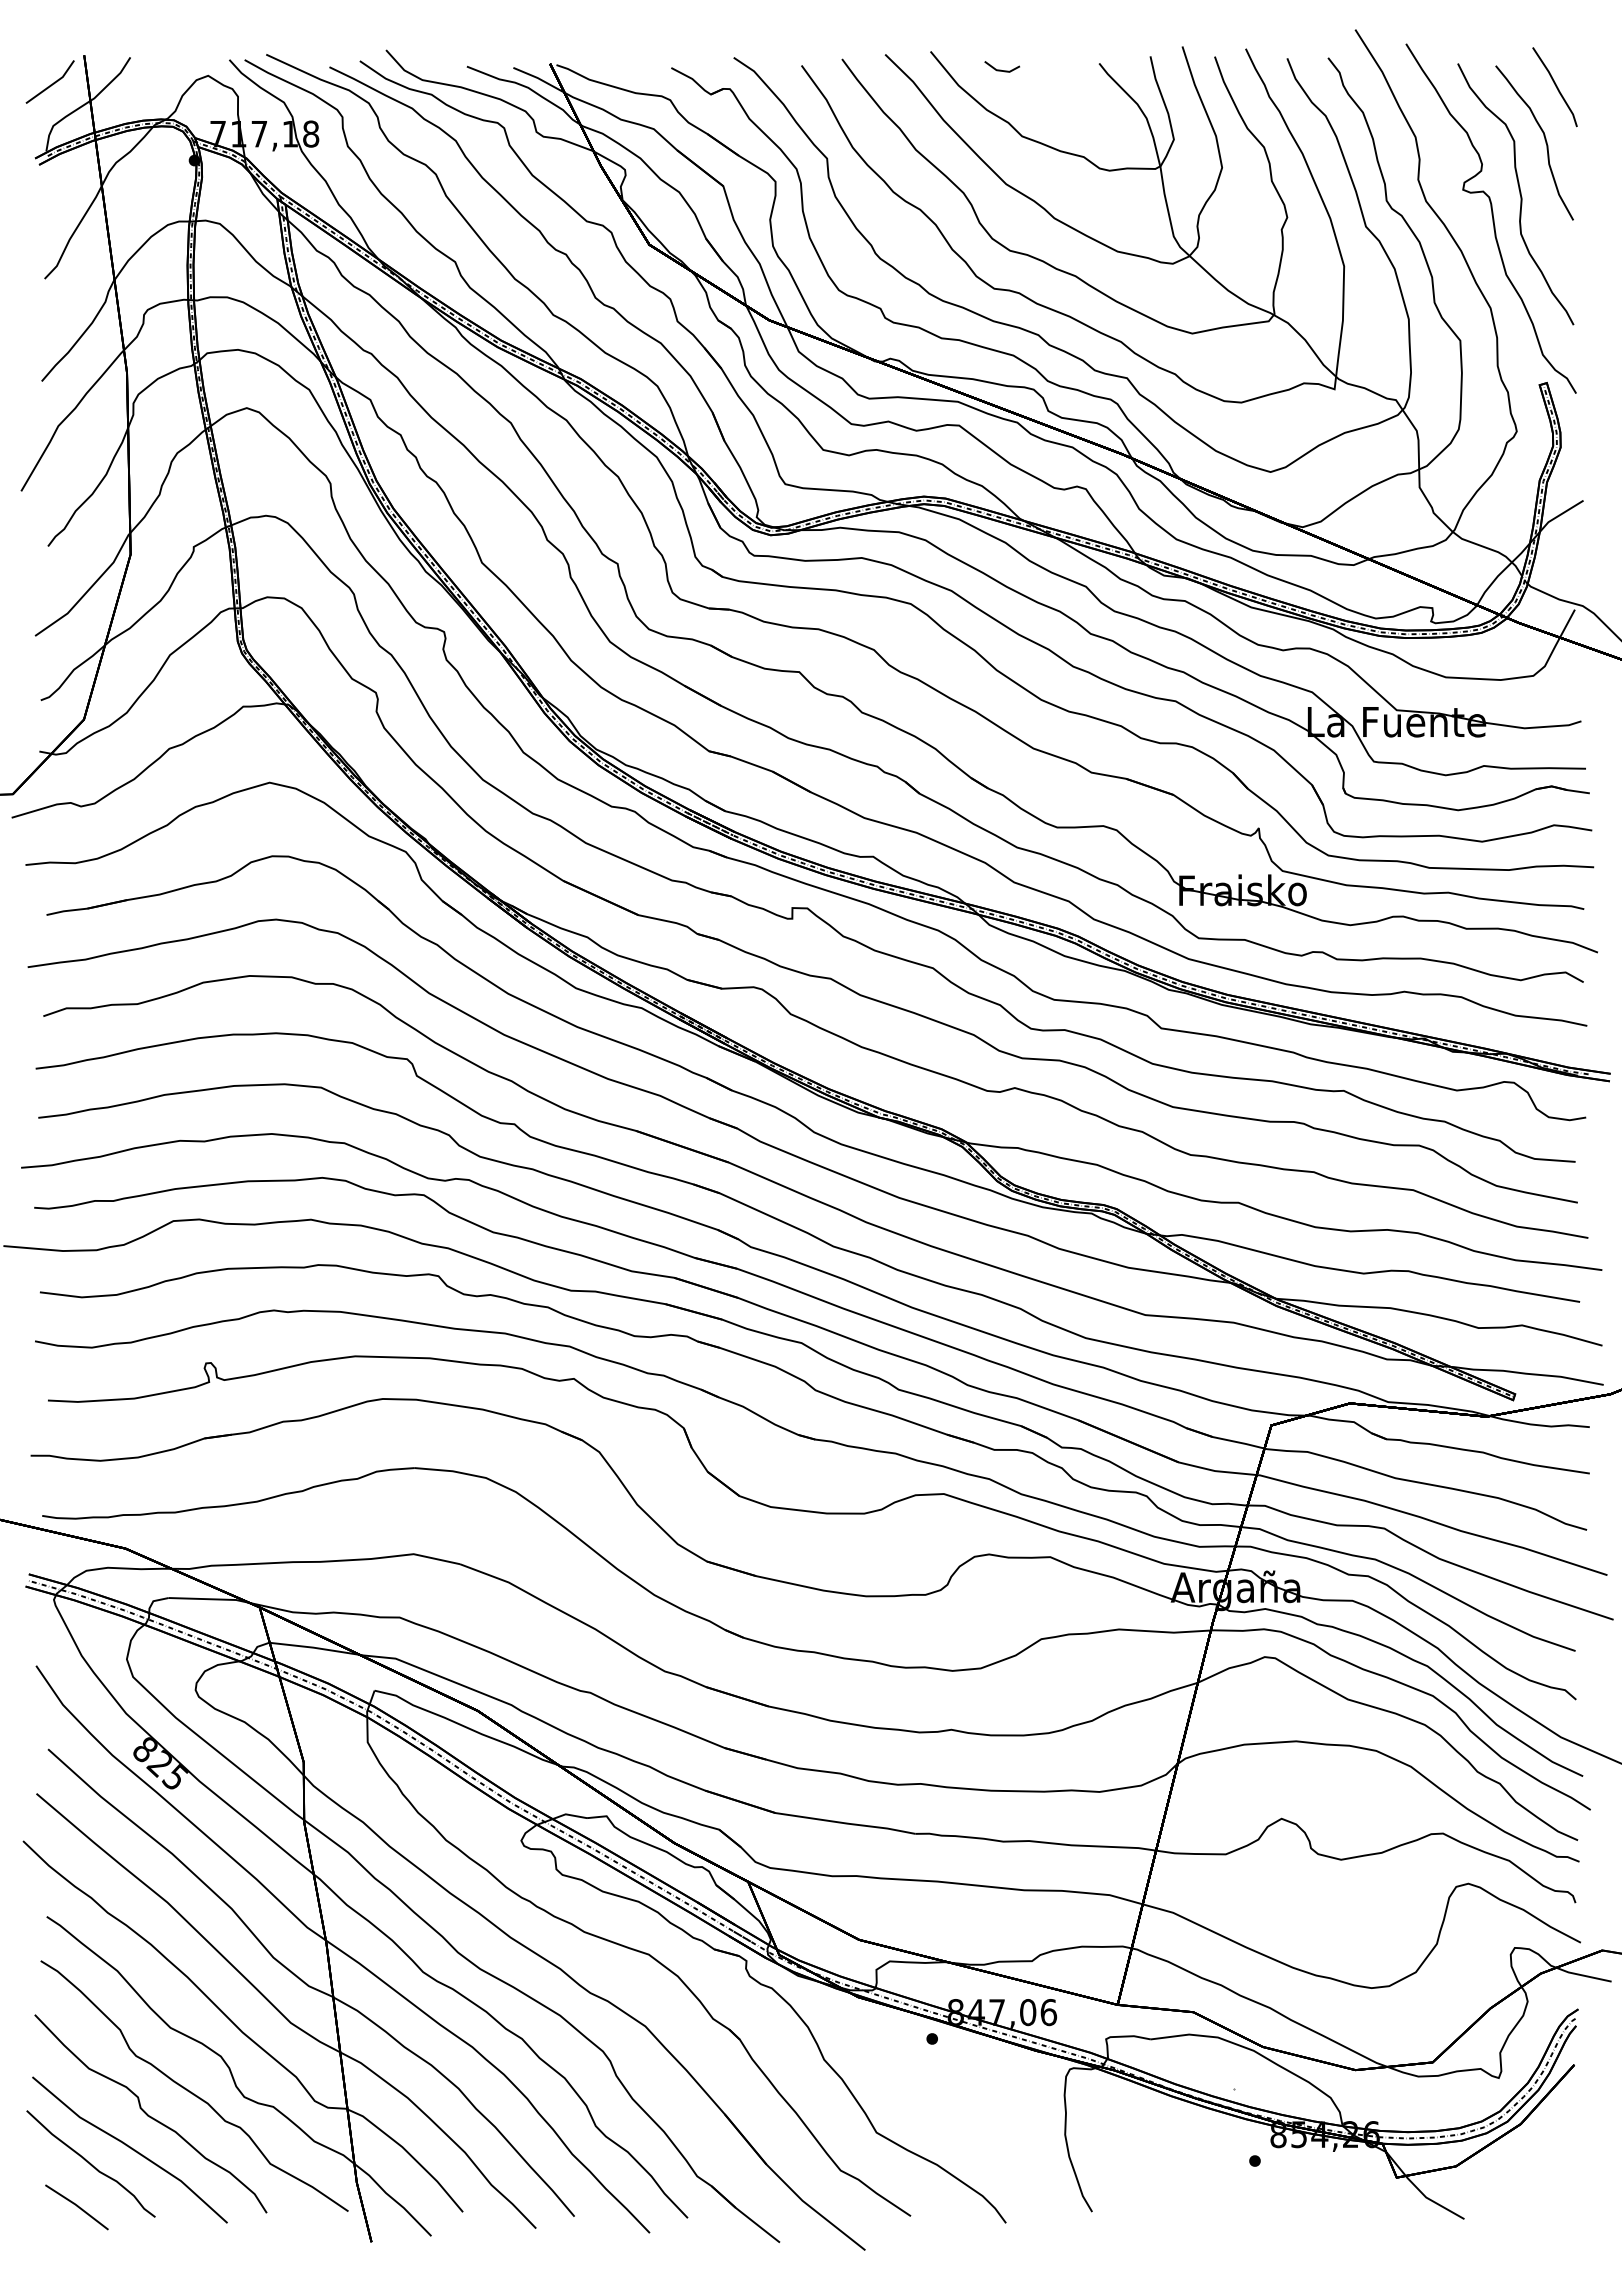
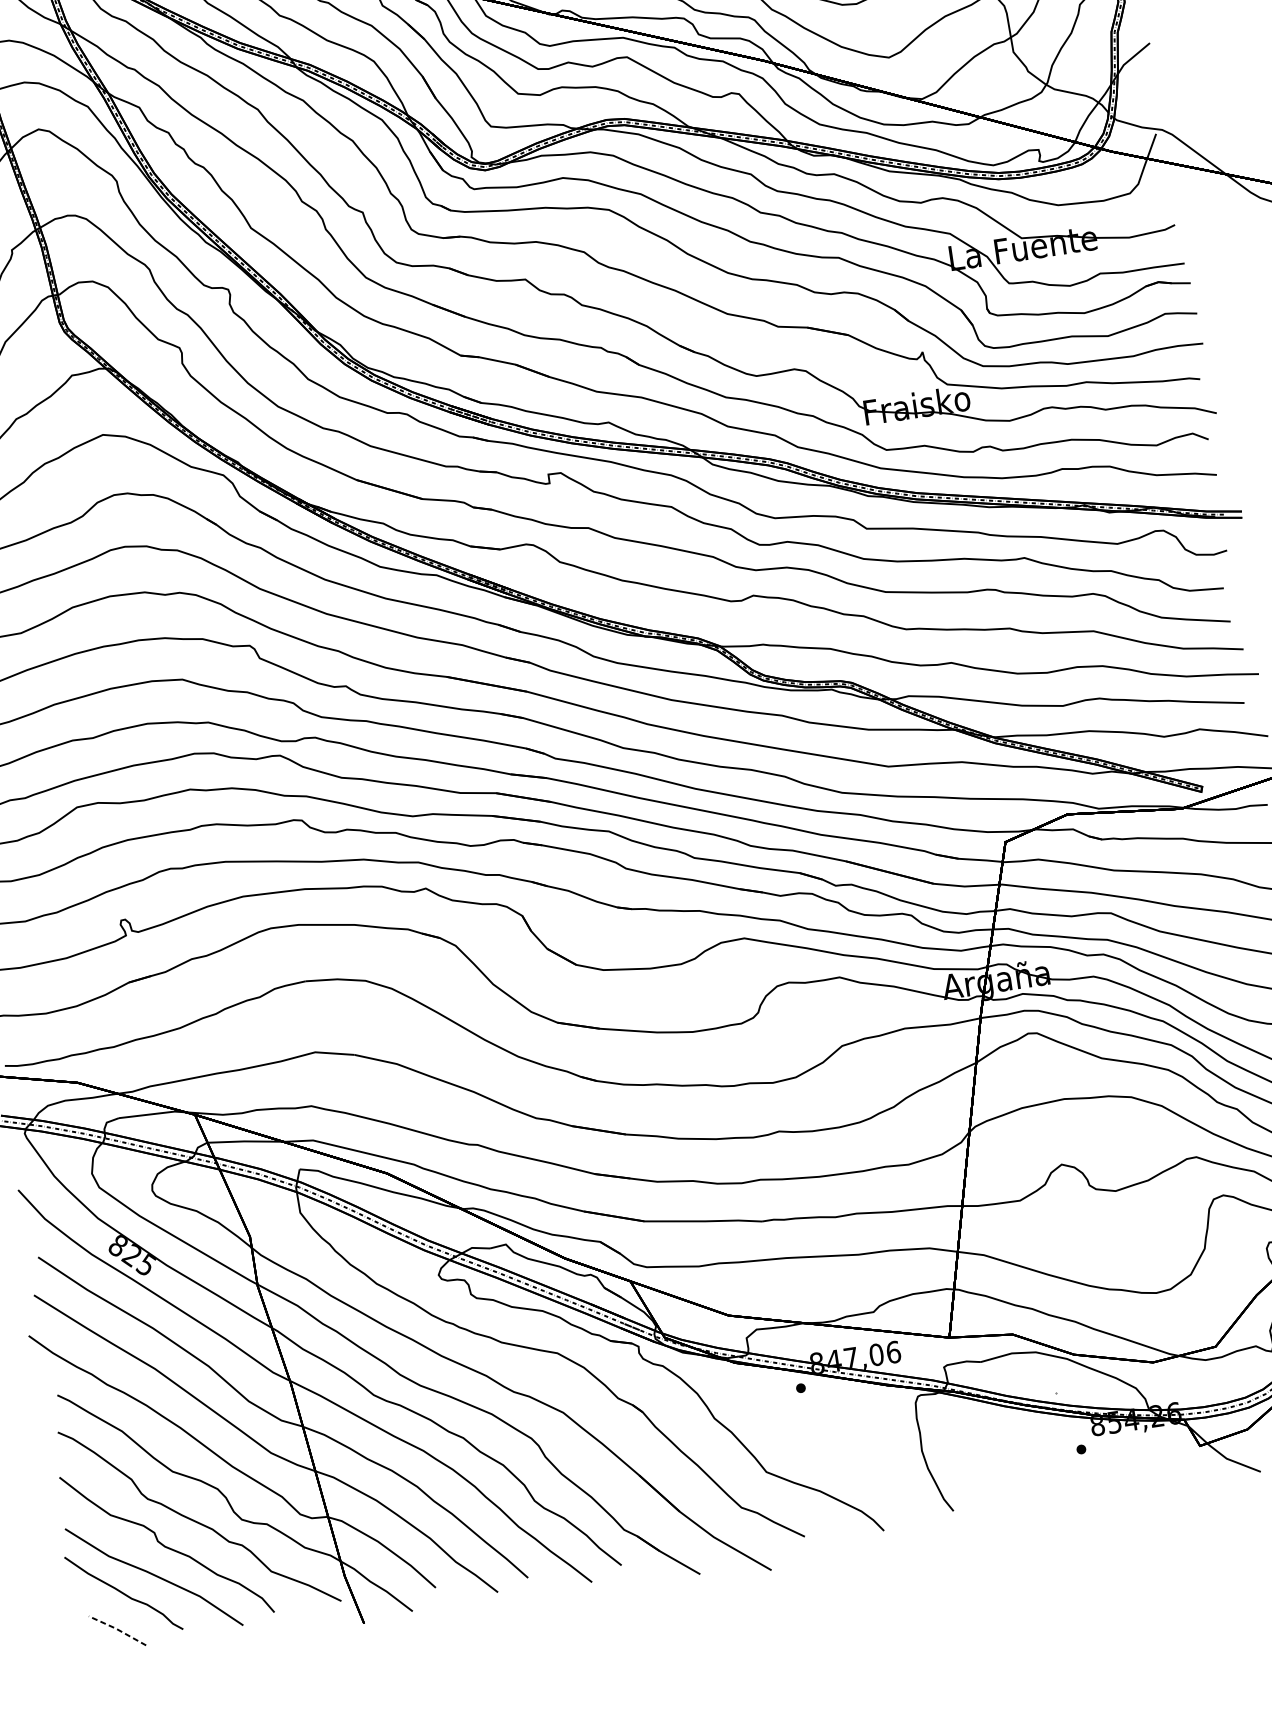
line: (76, 2205) -> (116, 1629), solid -> dashed

